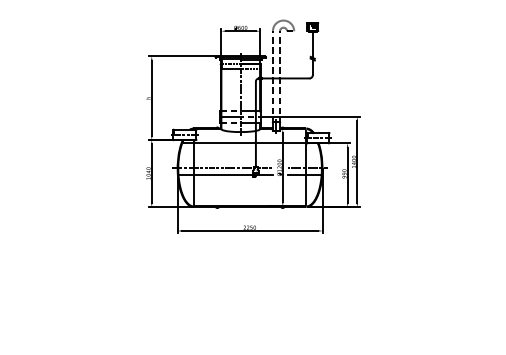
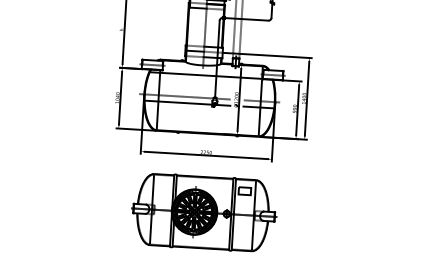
part: (251, 294) -> (204, 213), added

